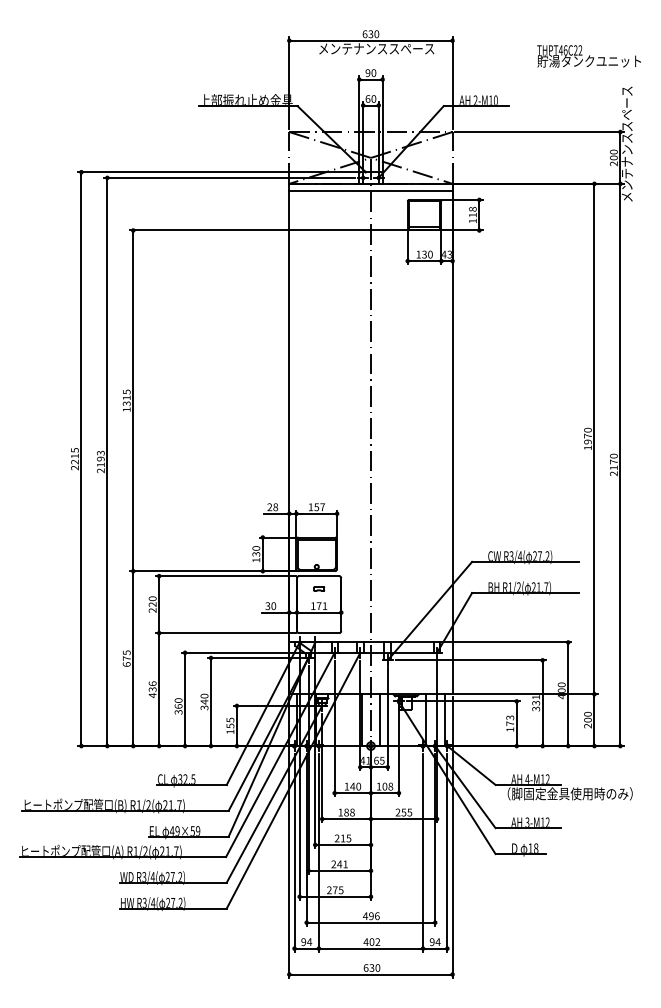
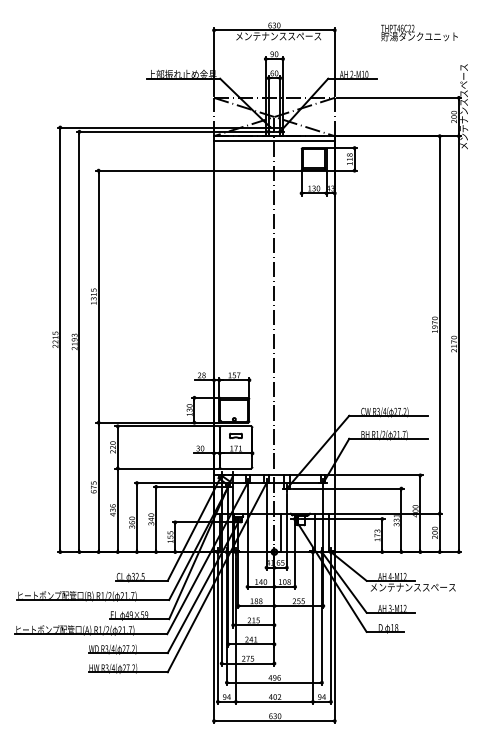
text: (588, 56) -> (419, 33), moved
part: (319, 588) -> (236, 435), size x1.6
text: (566, 793) -> (419, 587), （脚固定金具使用時のみ） -> メンテナンススペース

